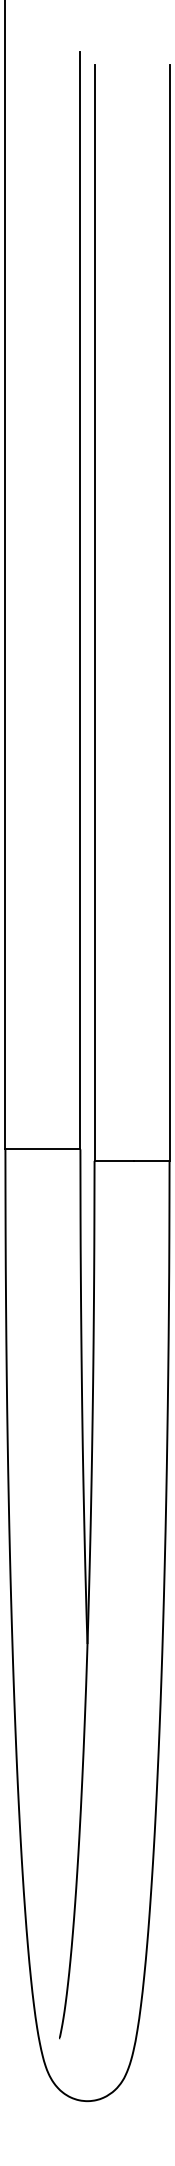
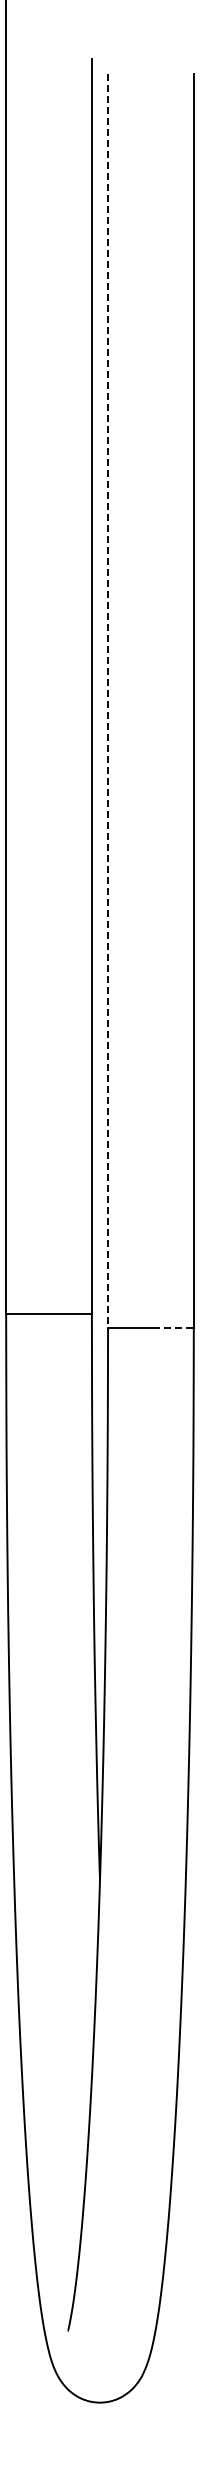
line: (94, 612) -> (108, 700), solid -> dashed
line: (151, 1160) -> (173, 1327), solid -> dashed

